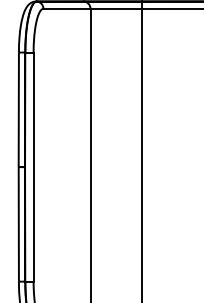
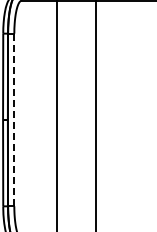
line: (33, 166) -> (14, 119), solid -> dashed

